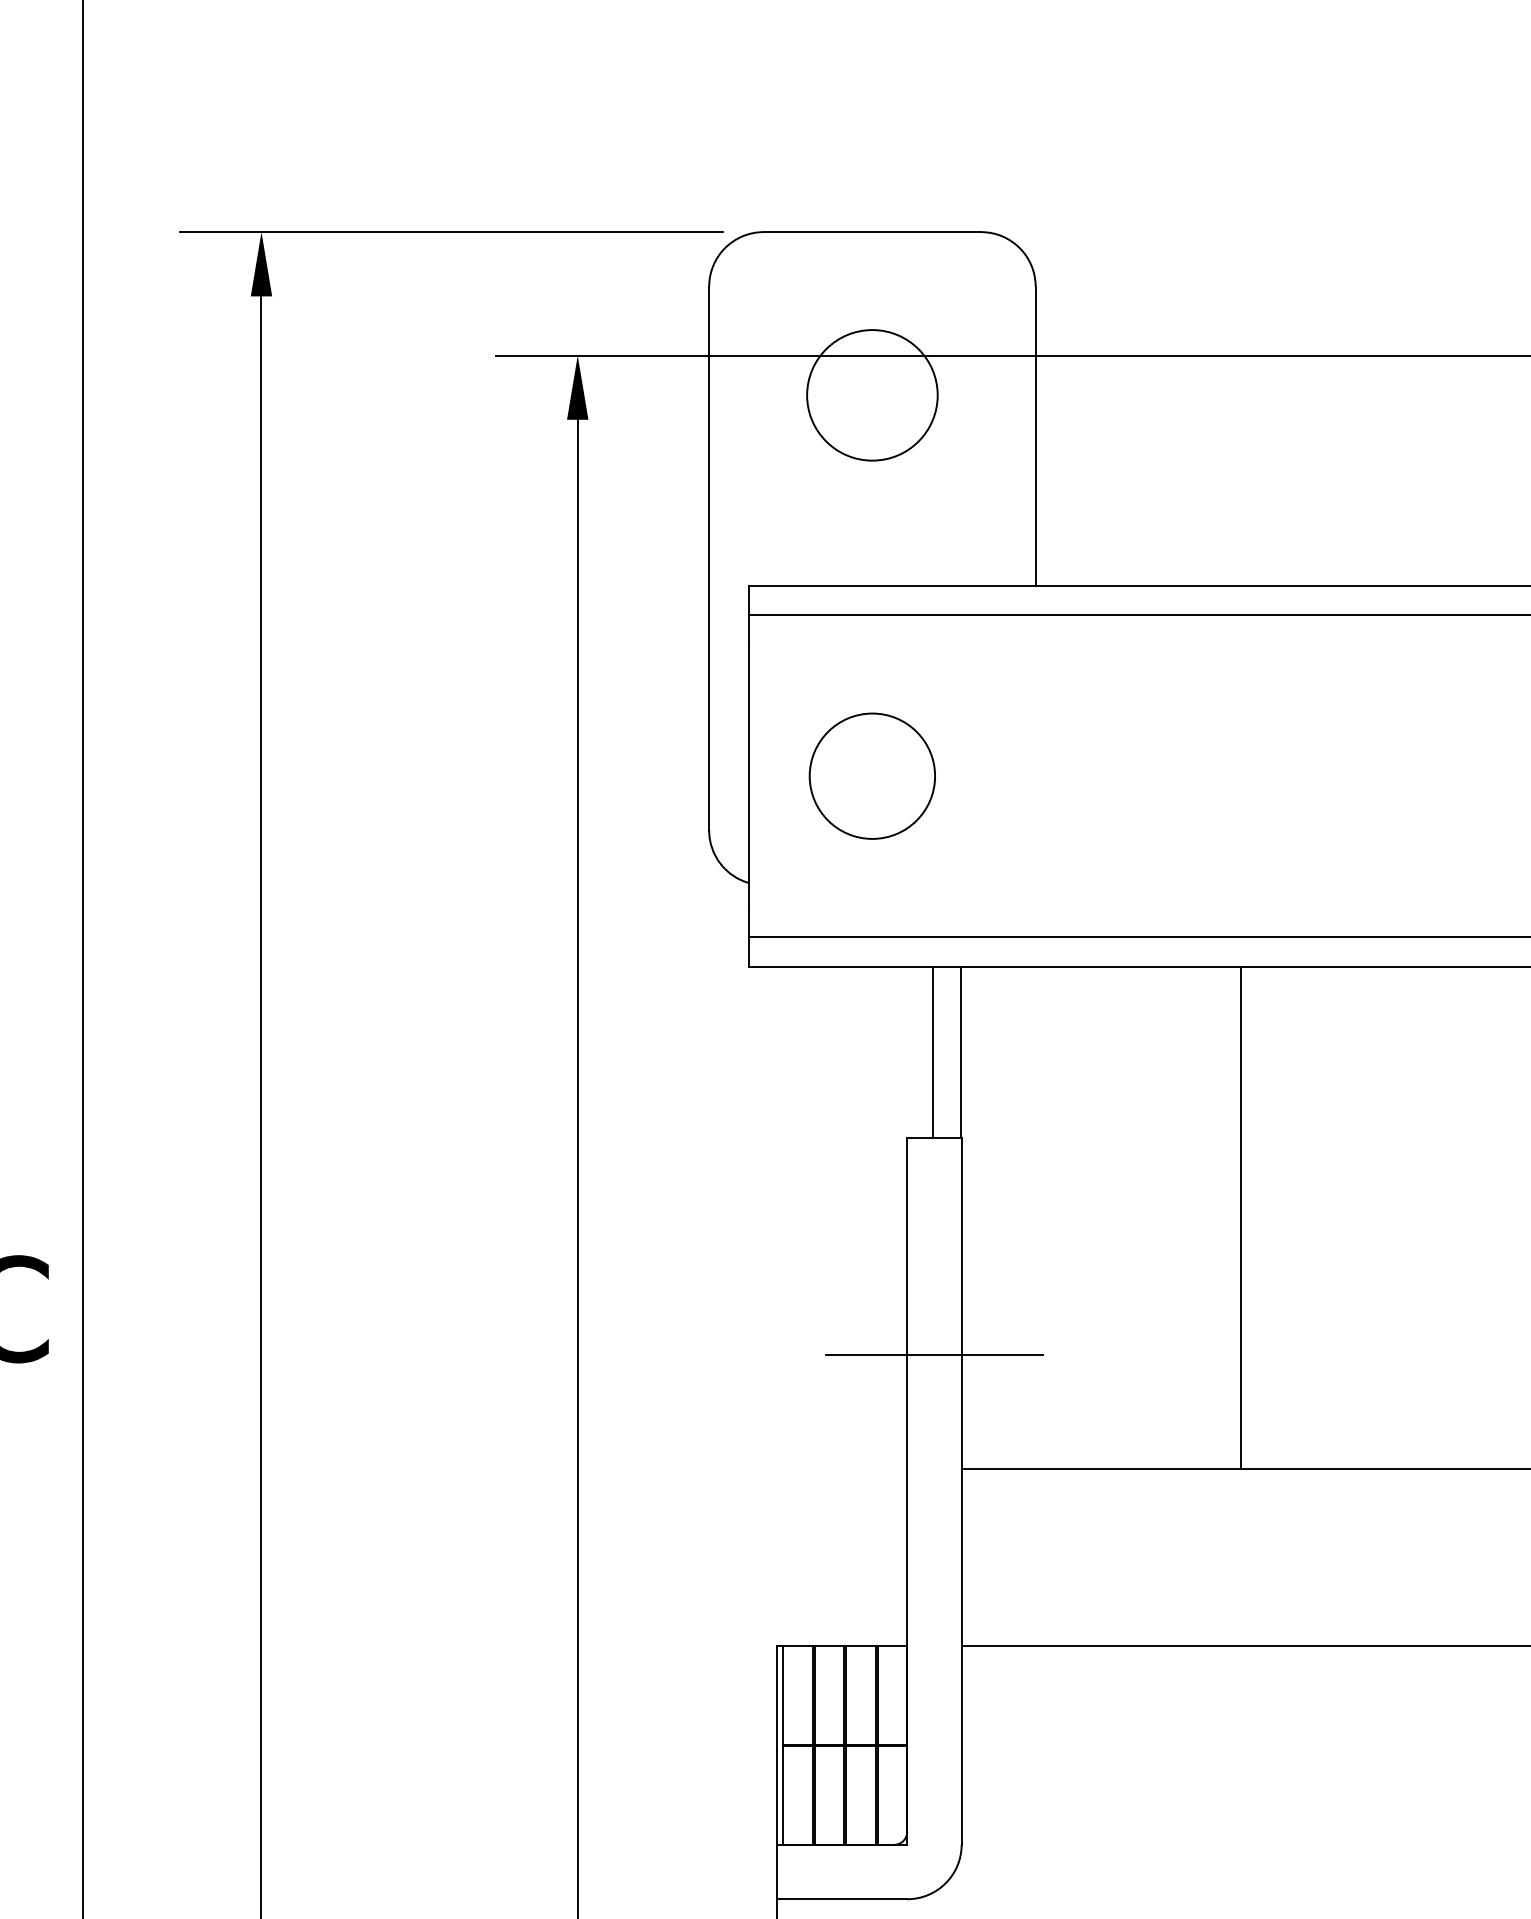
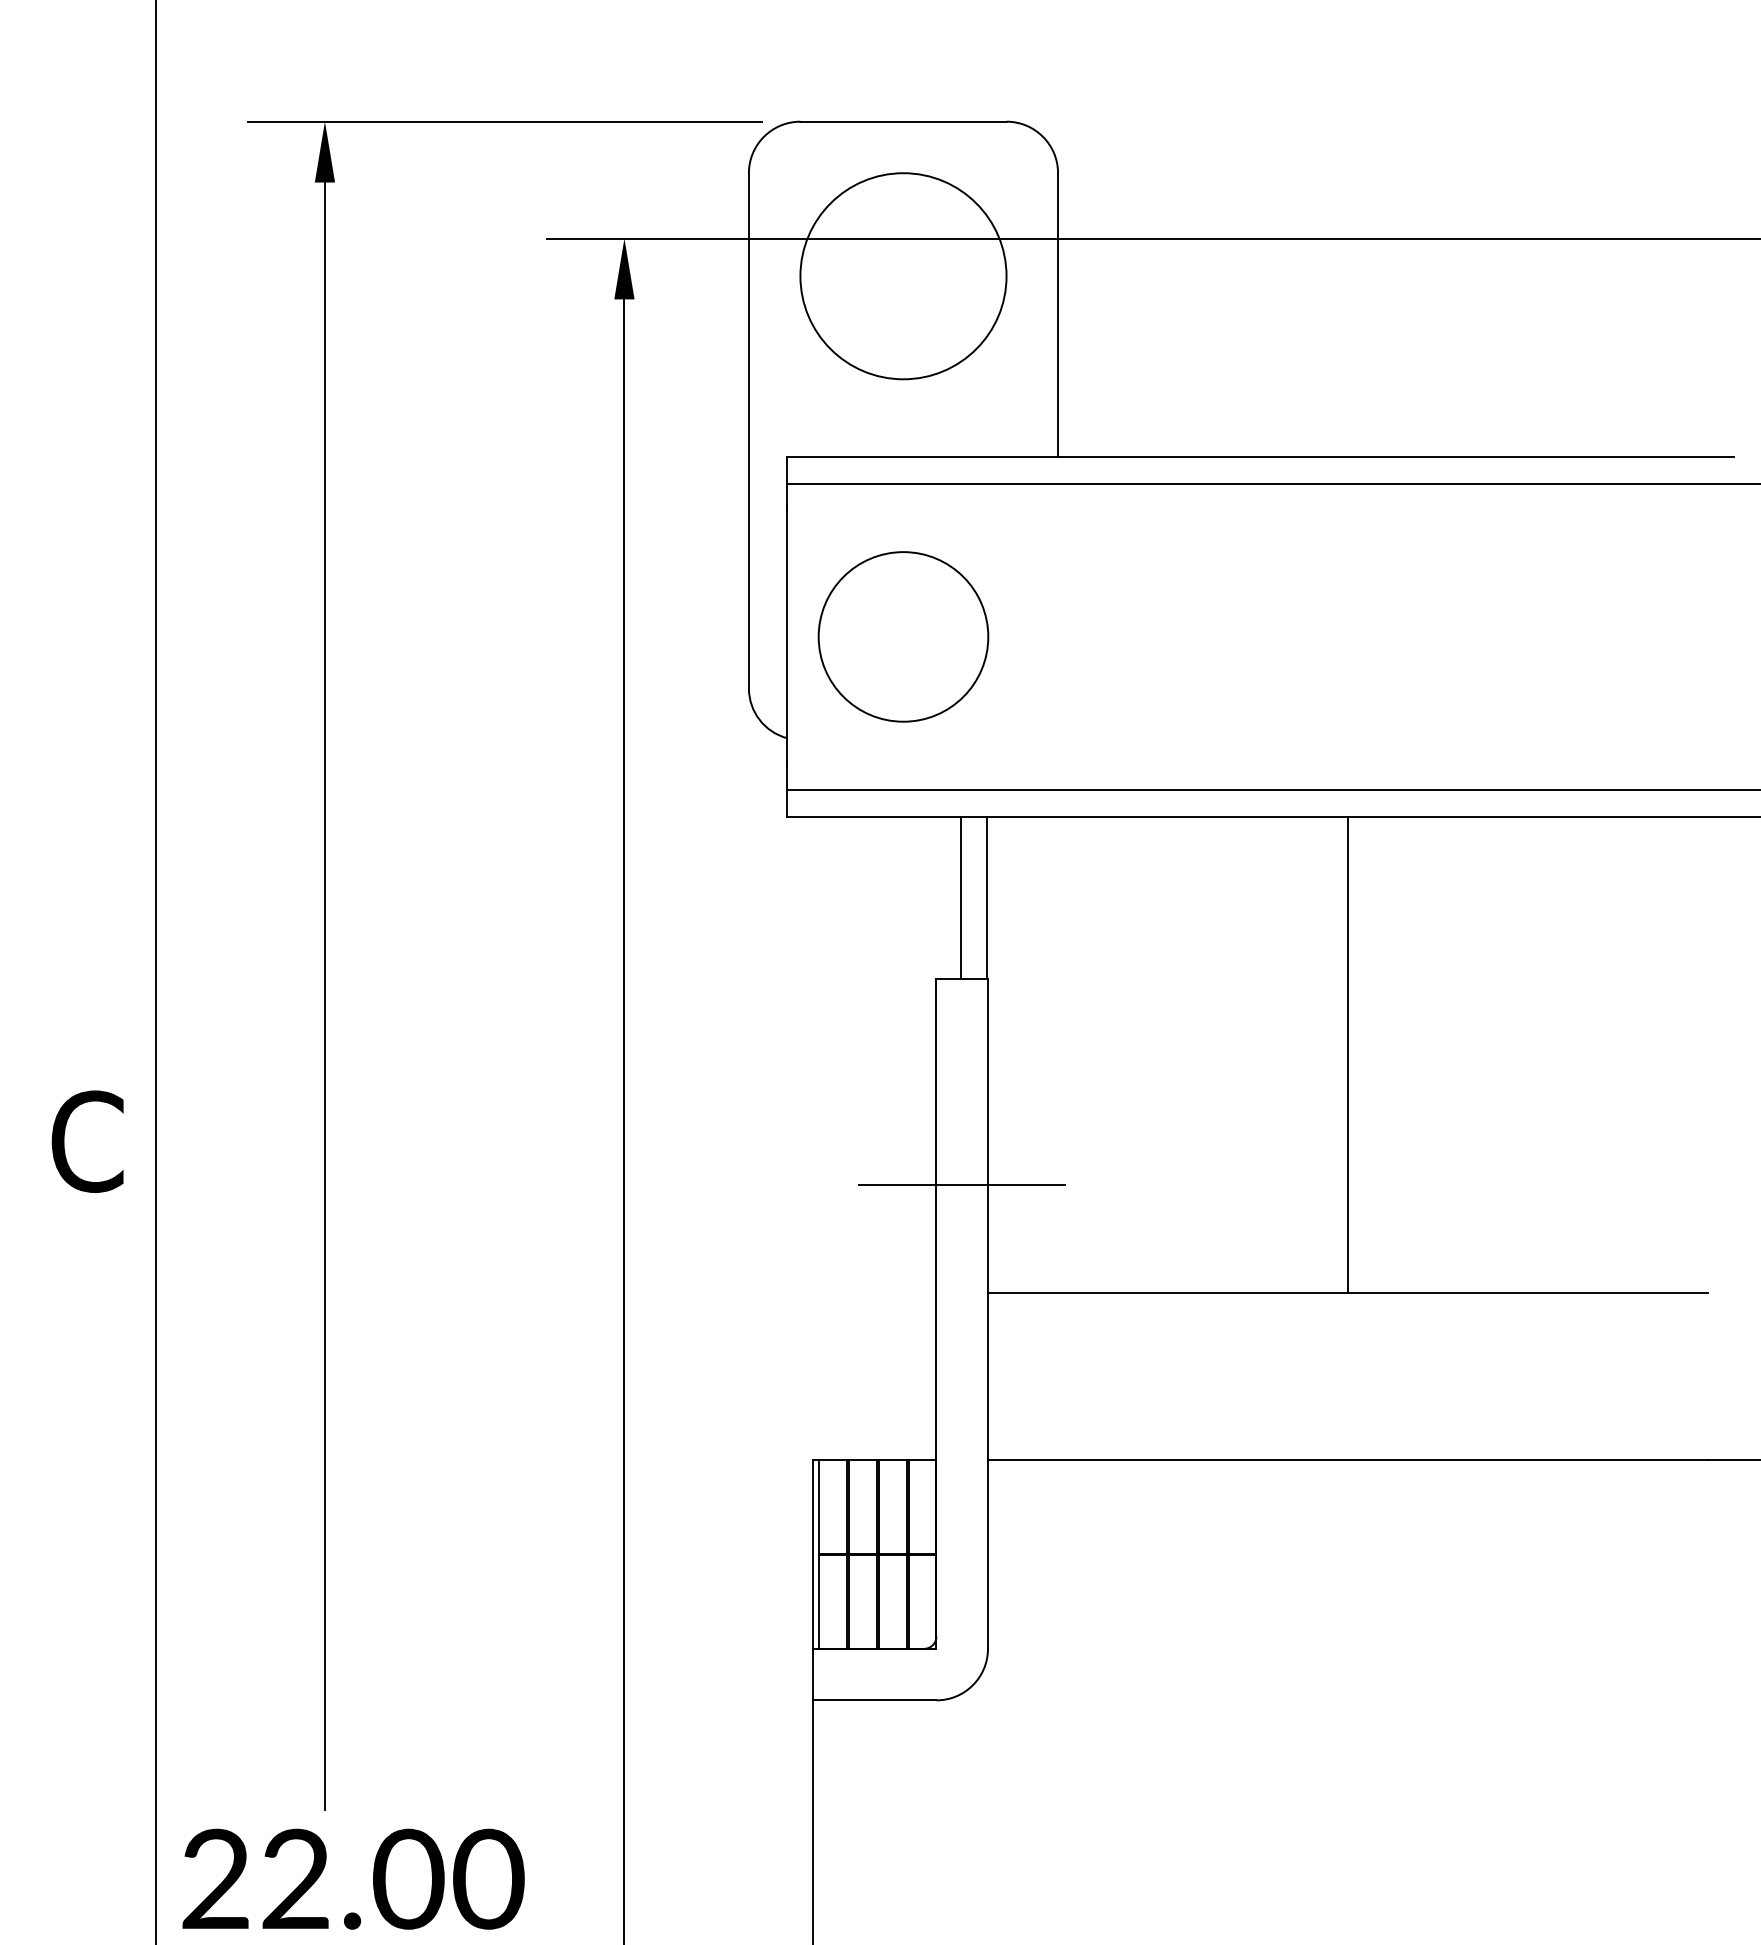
circle: (872, 395) -> (903, 276), size x1.67
circle: (872, 775) -> (903, 636), size x1.43
line: (1240, 1218) -> (1347, 1055), moved

